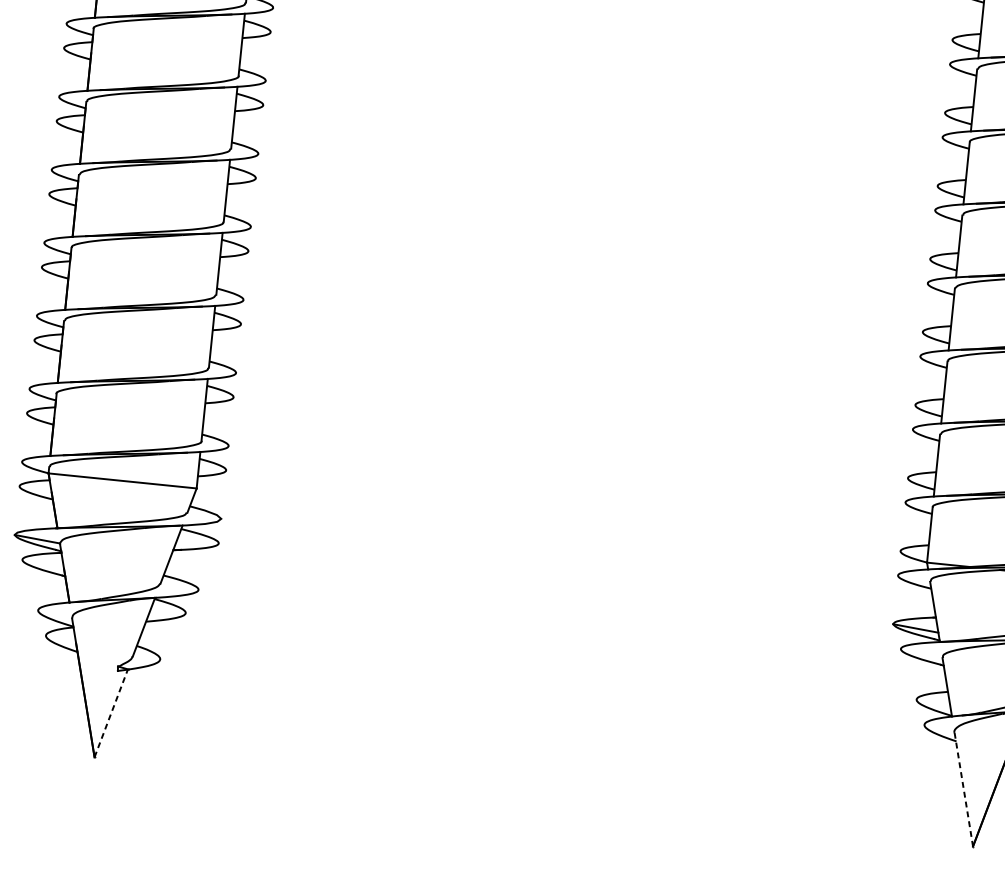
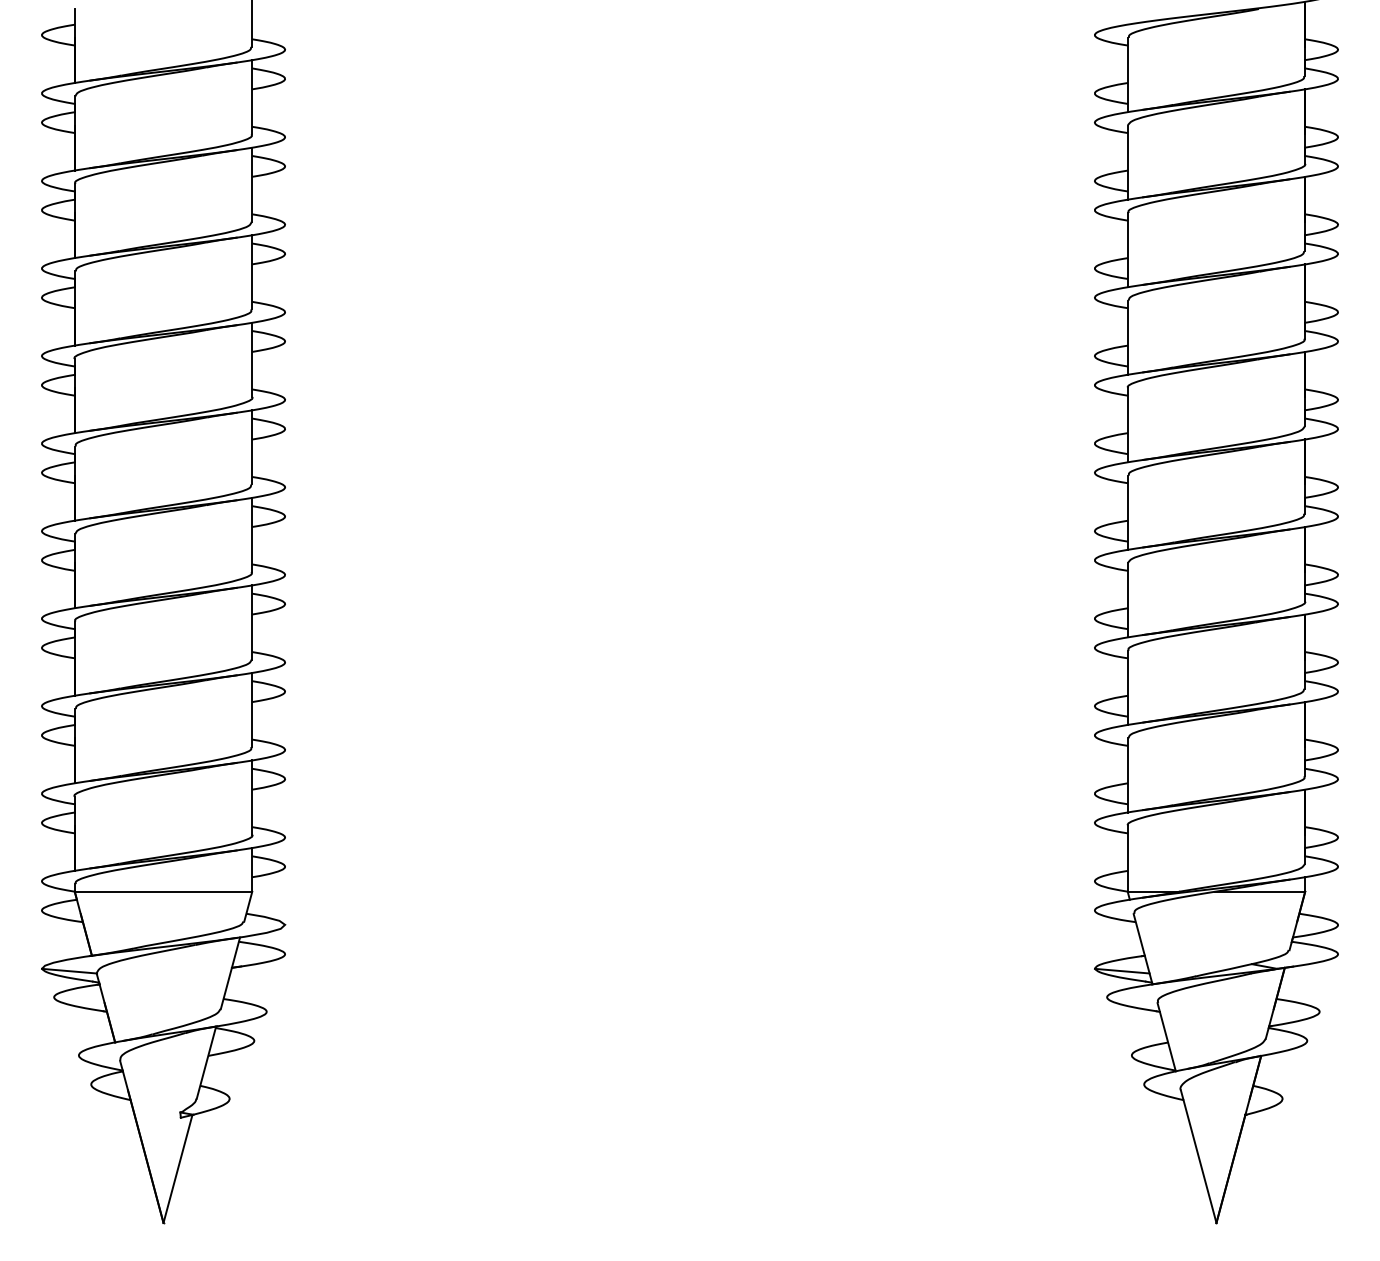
line: (111, 713) -> (178, 1168), dashed -> solid
line: (963, 789) -> (1198, 1156), dashed -> solid

